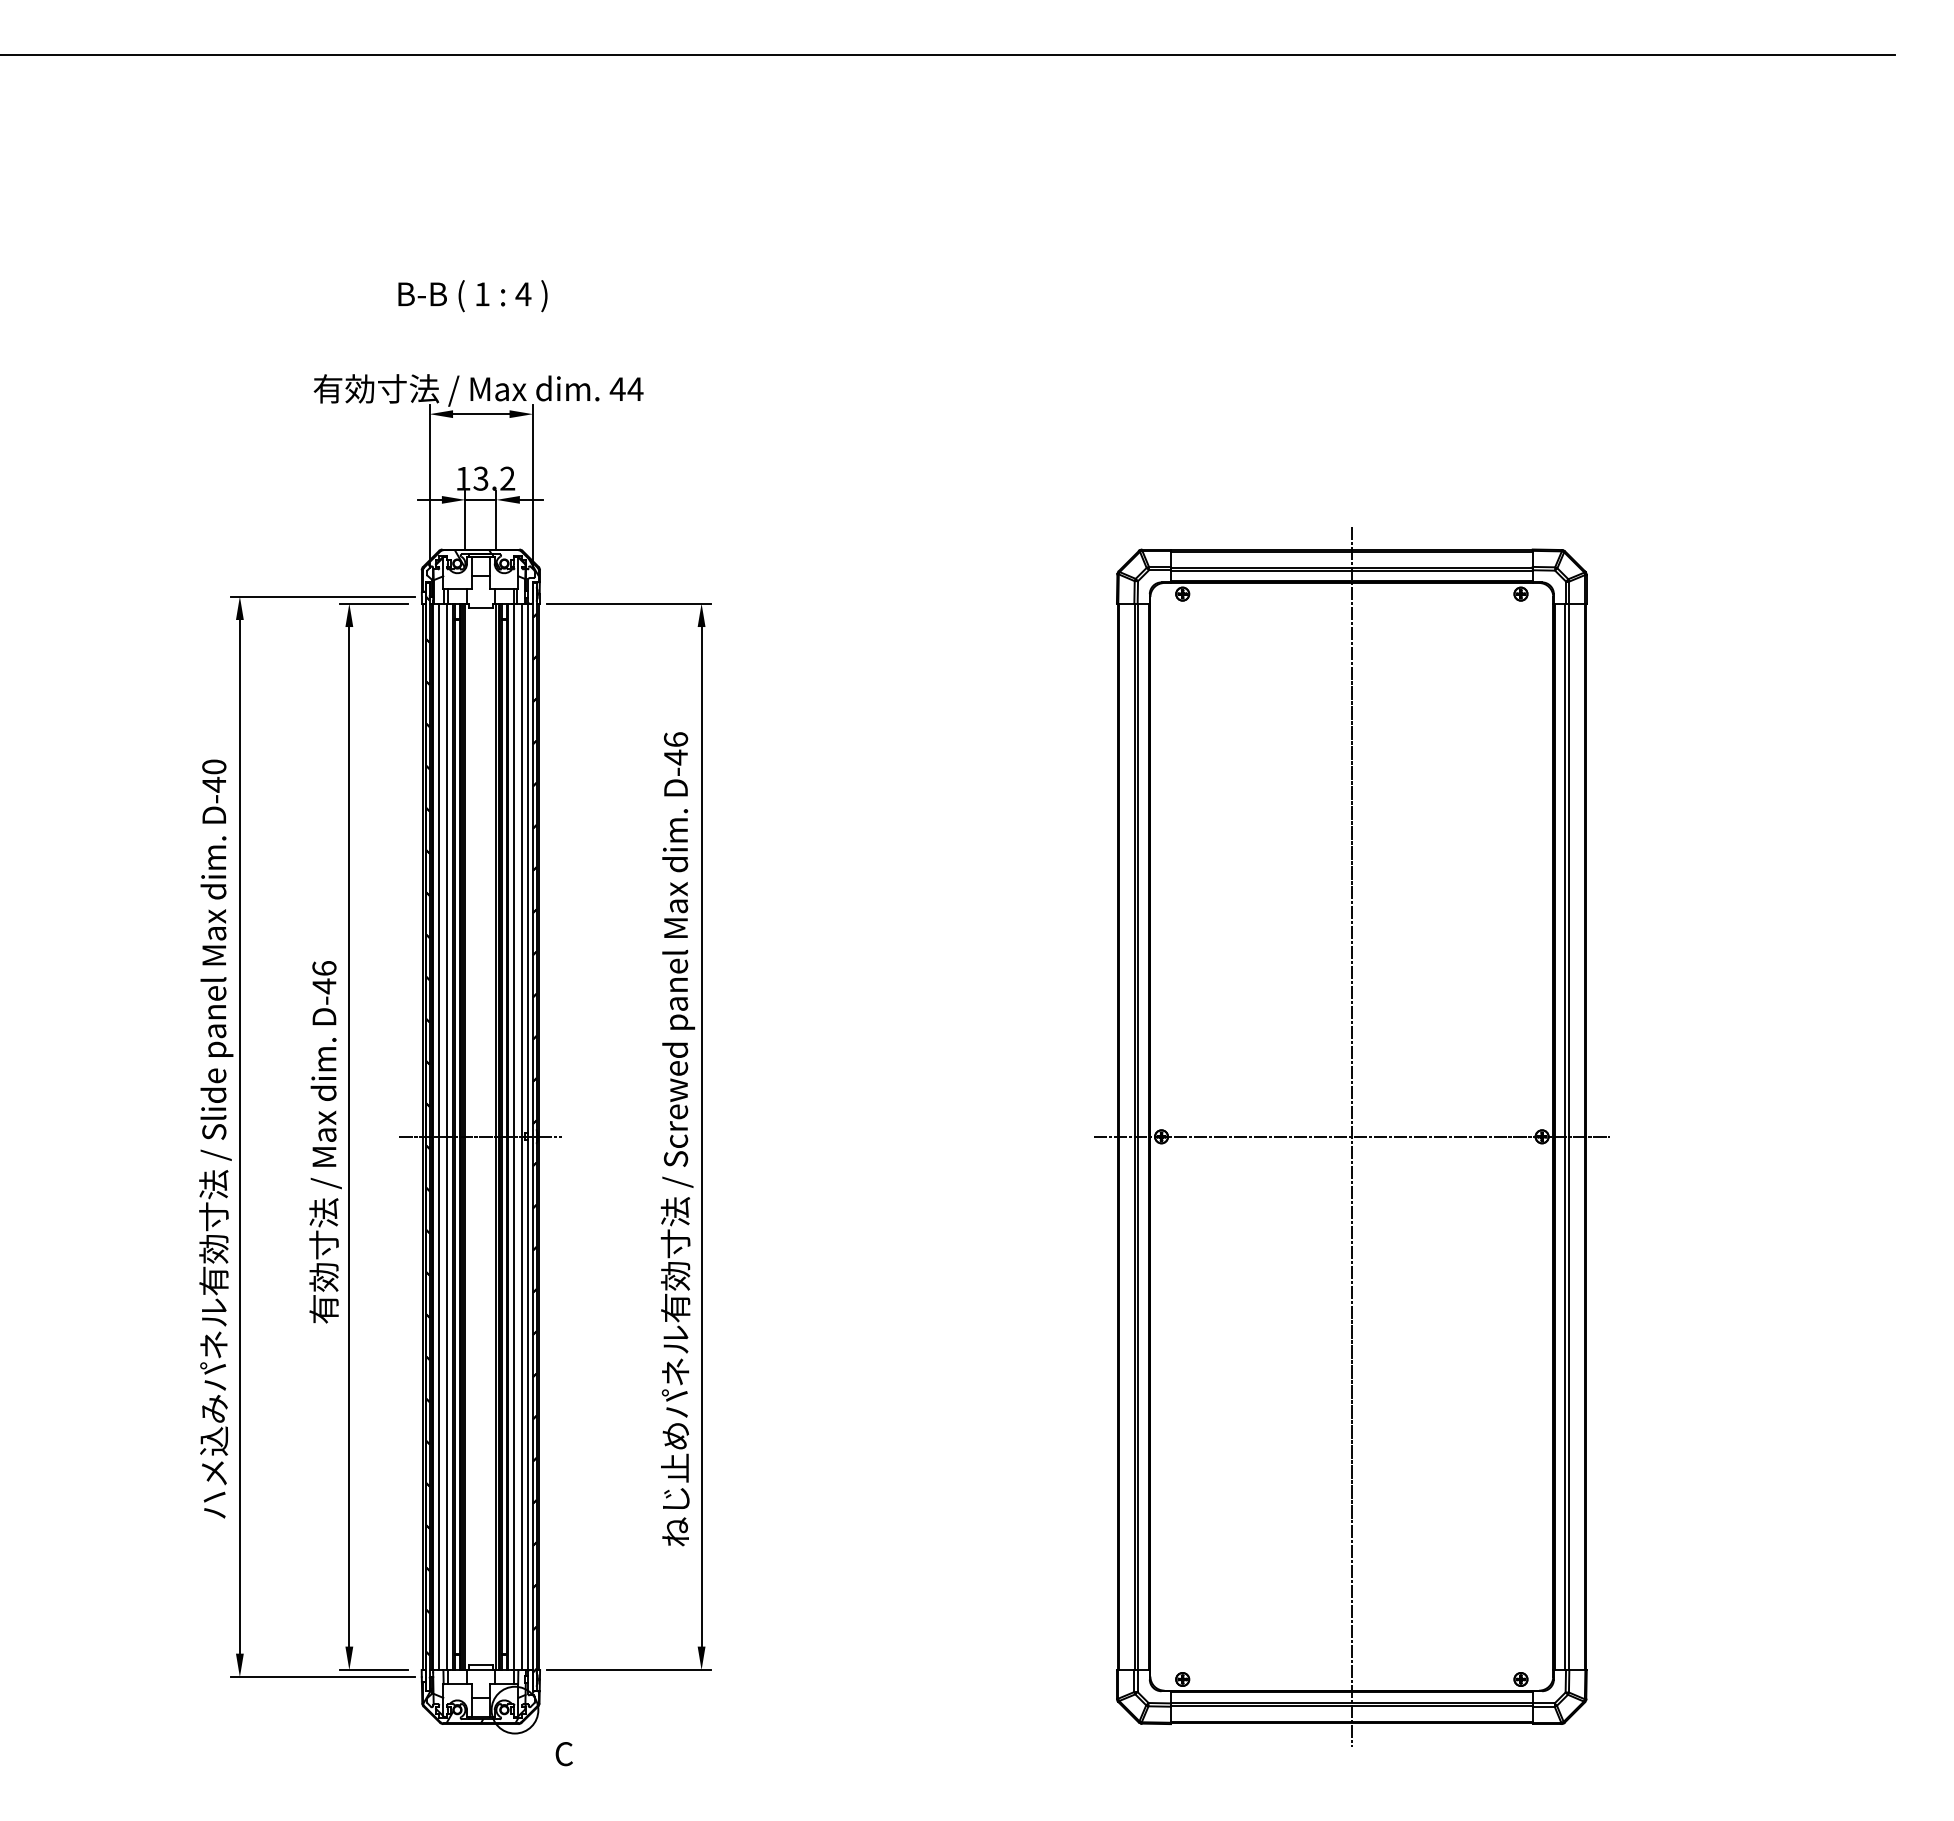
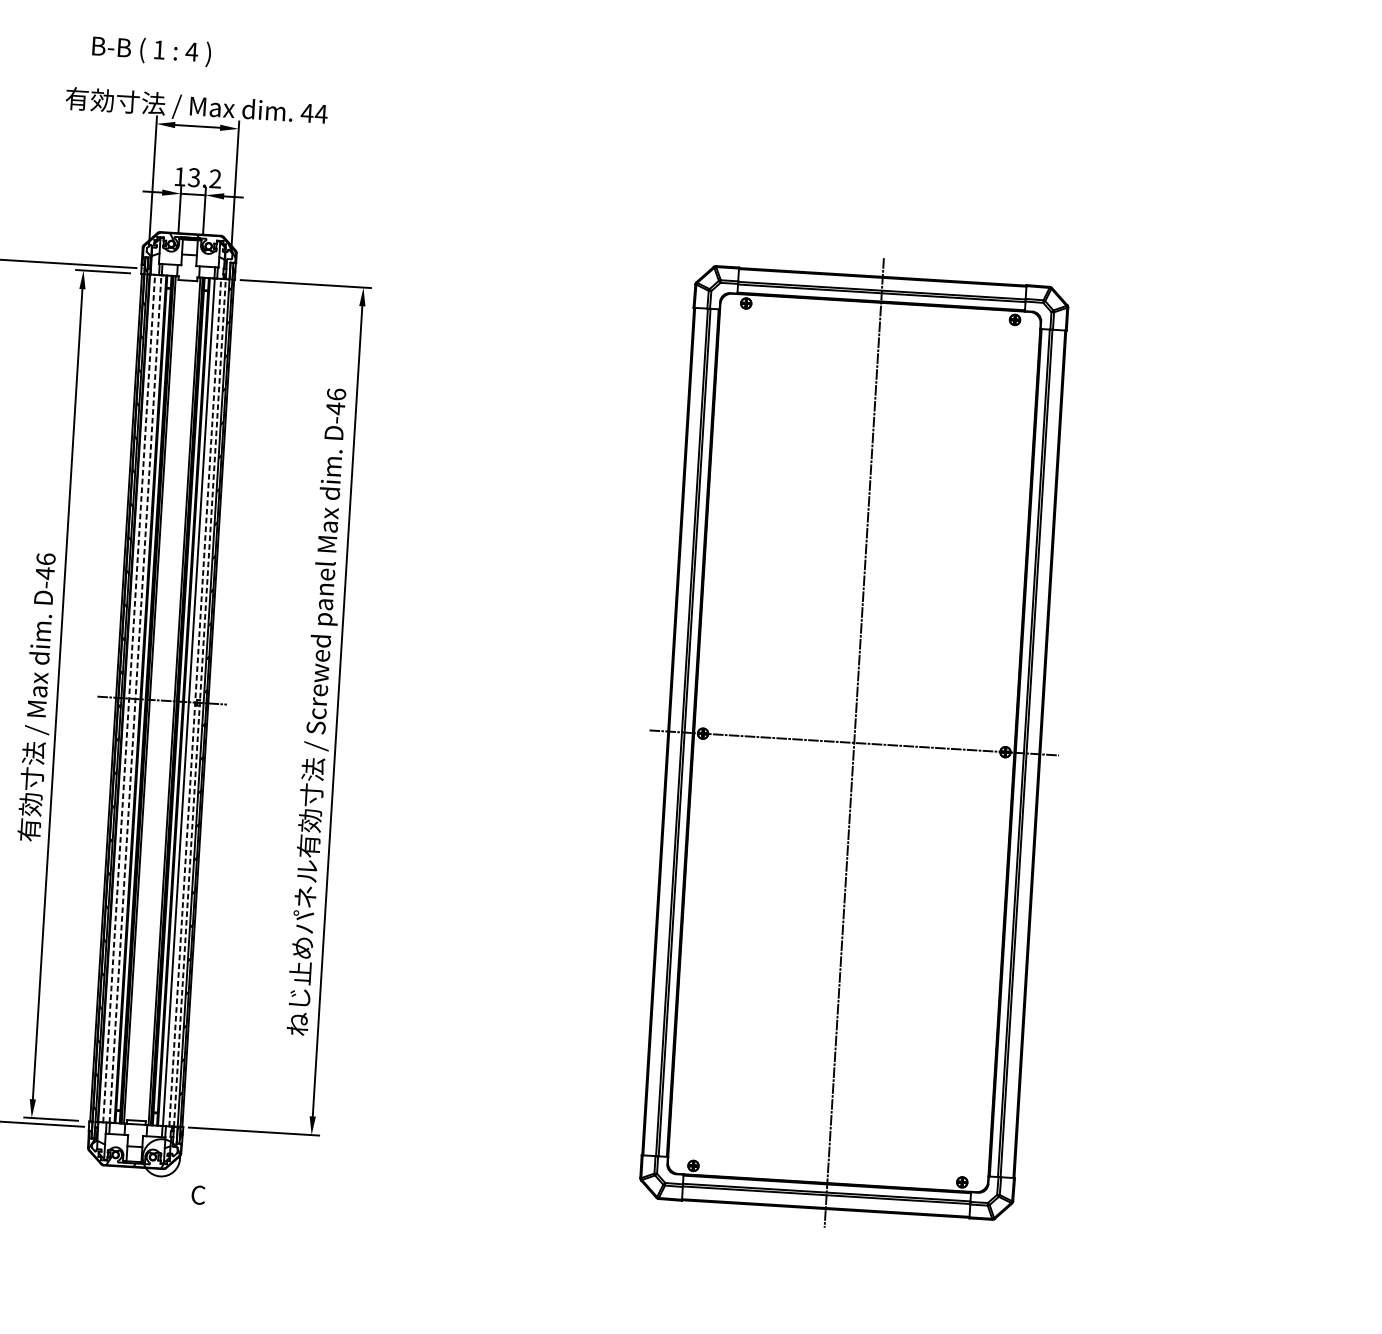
text: (472, 296) -> (151, 51), moved
line: (439, 1136) -> (129, 698), solid -> dashed
line: (447, 1136) -> (135, 698), solid -> dashed
line: (522, 1136) -> (195, 702), solid -> dashed
line: (528, 1136) -> (200, 702), solid -> dashed

